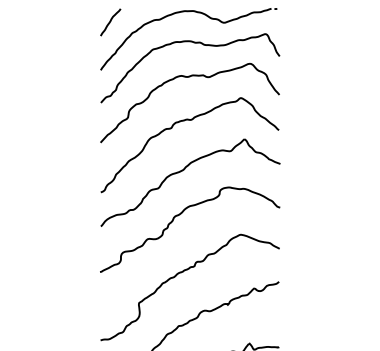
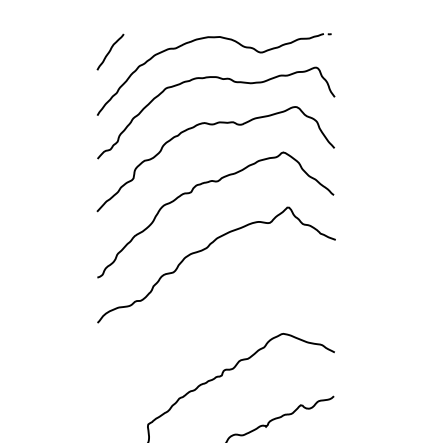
curve: (181, 214) -> (204, 306), removed

